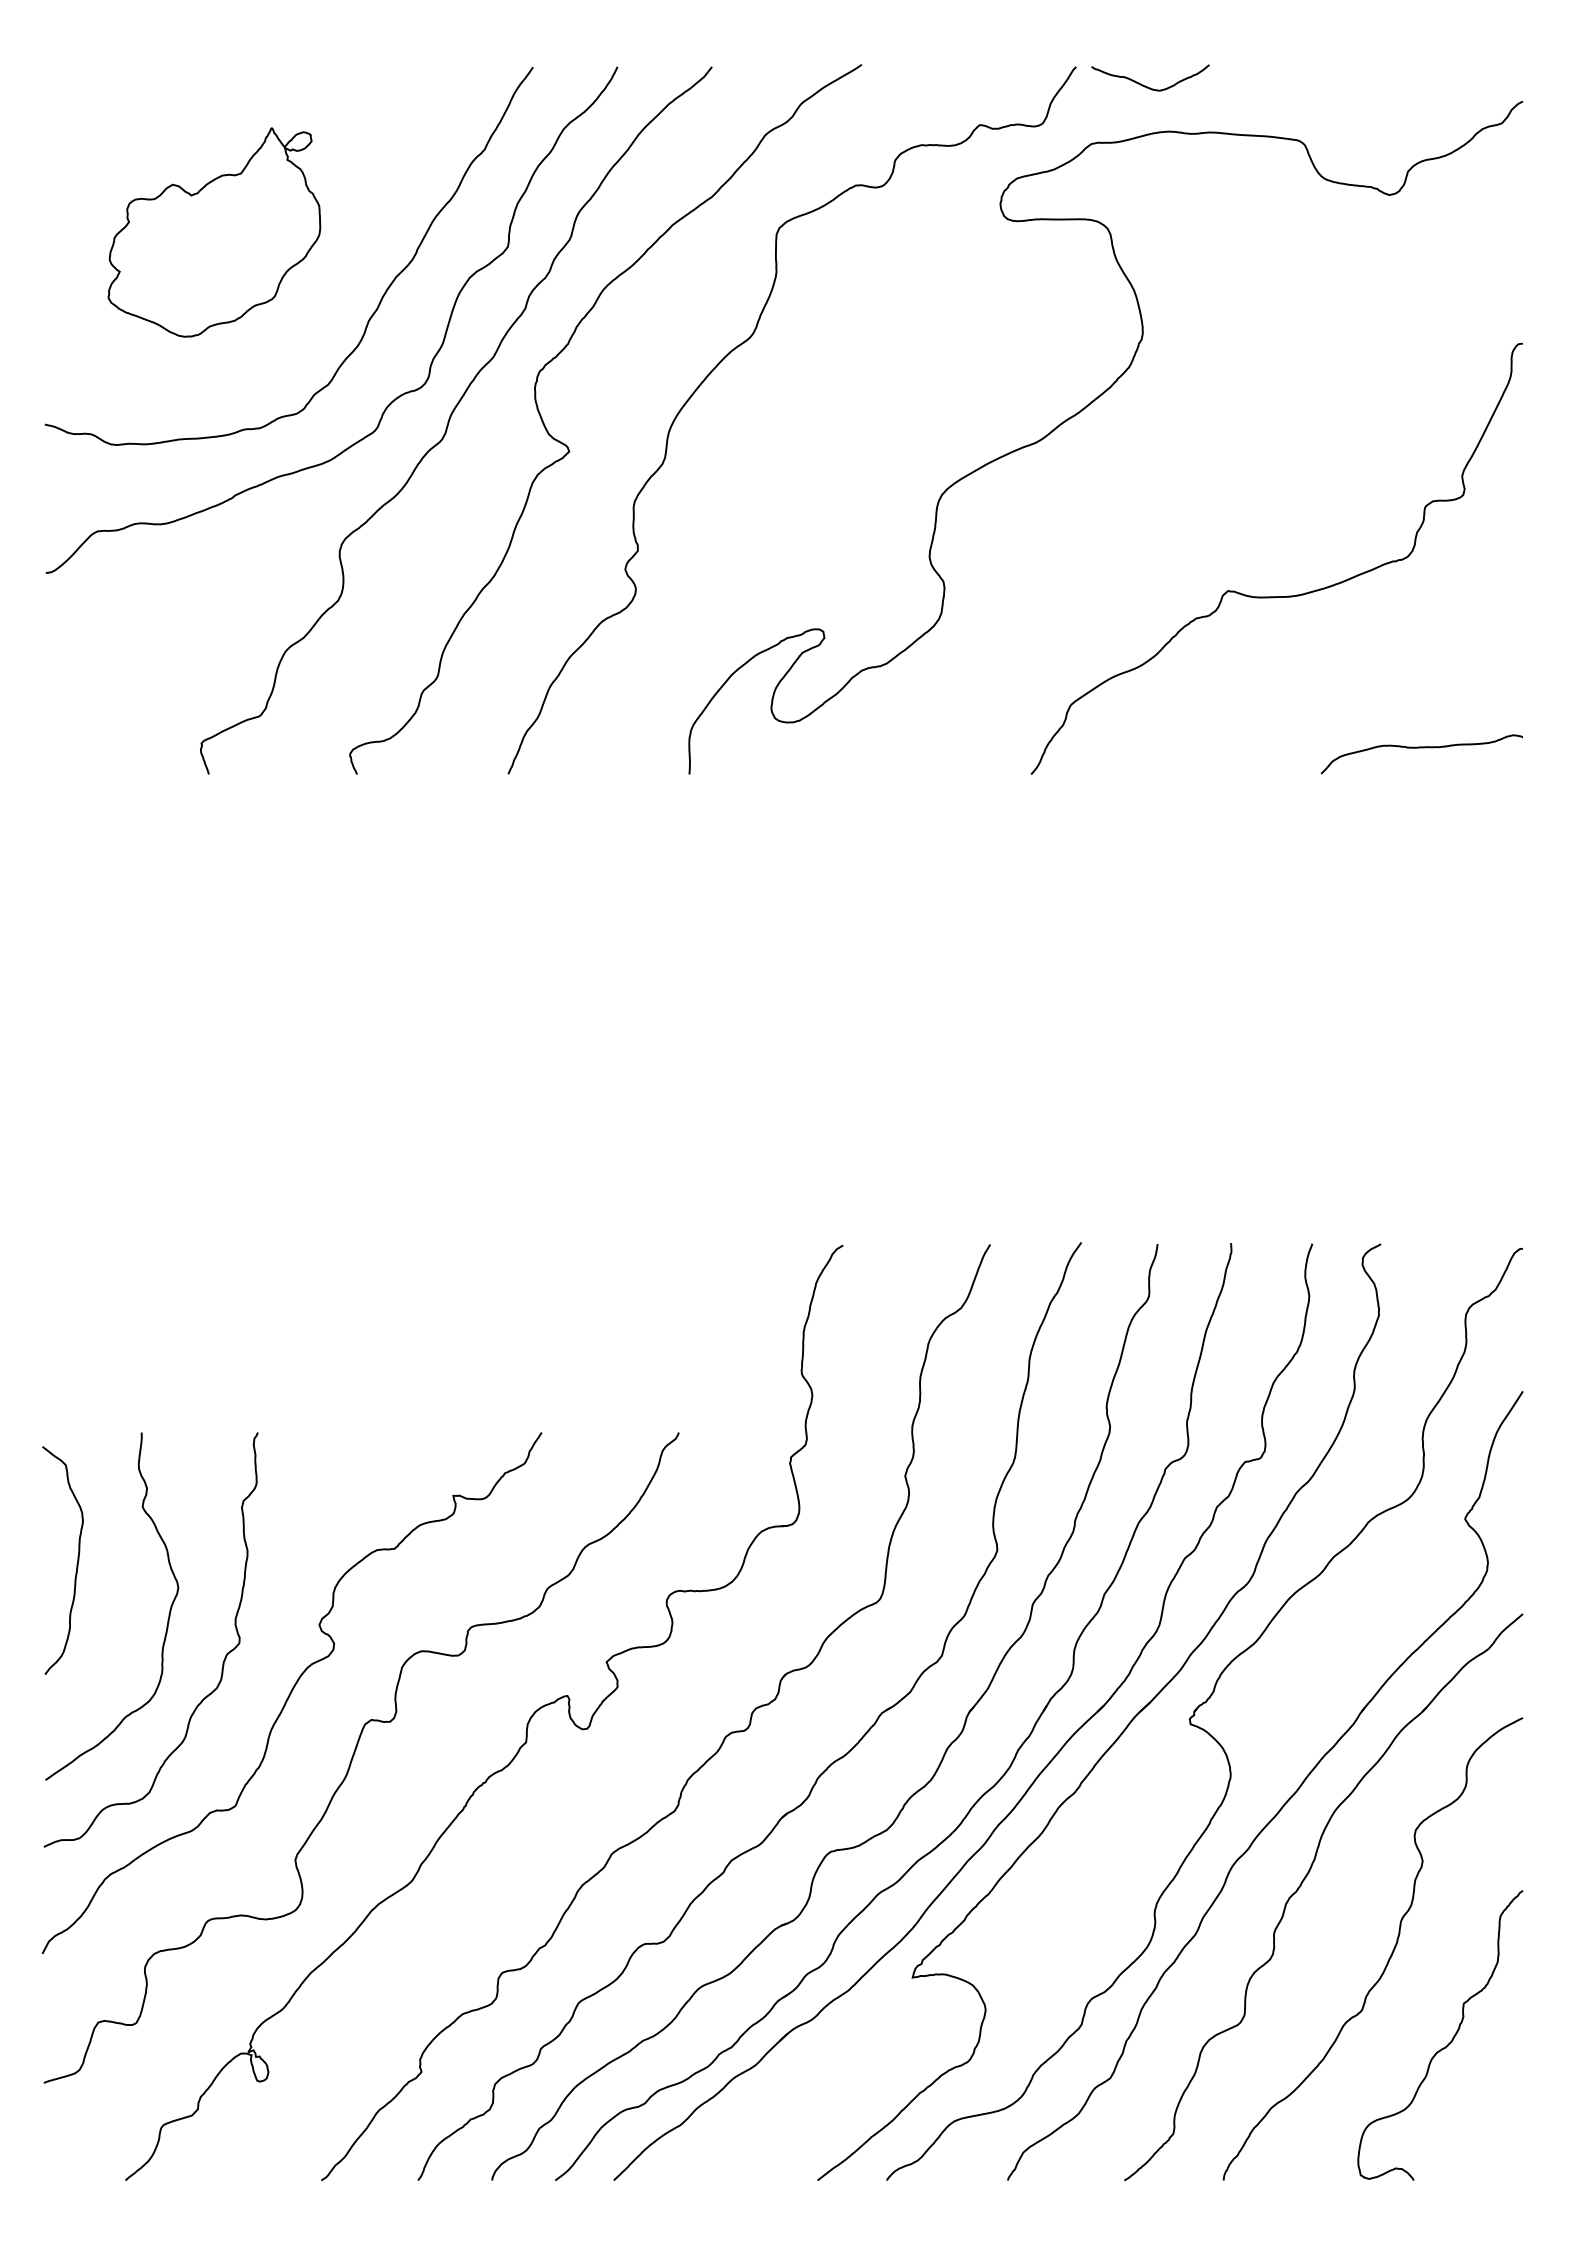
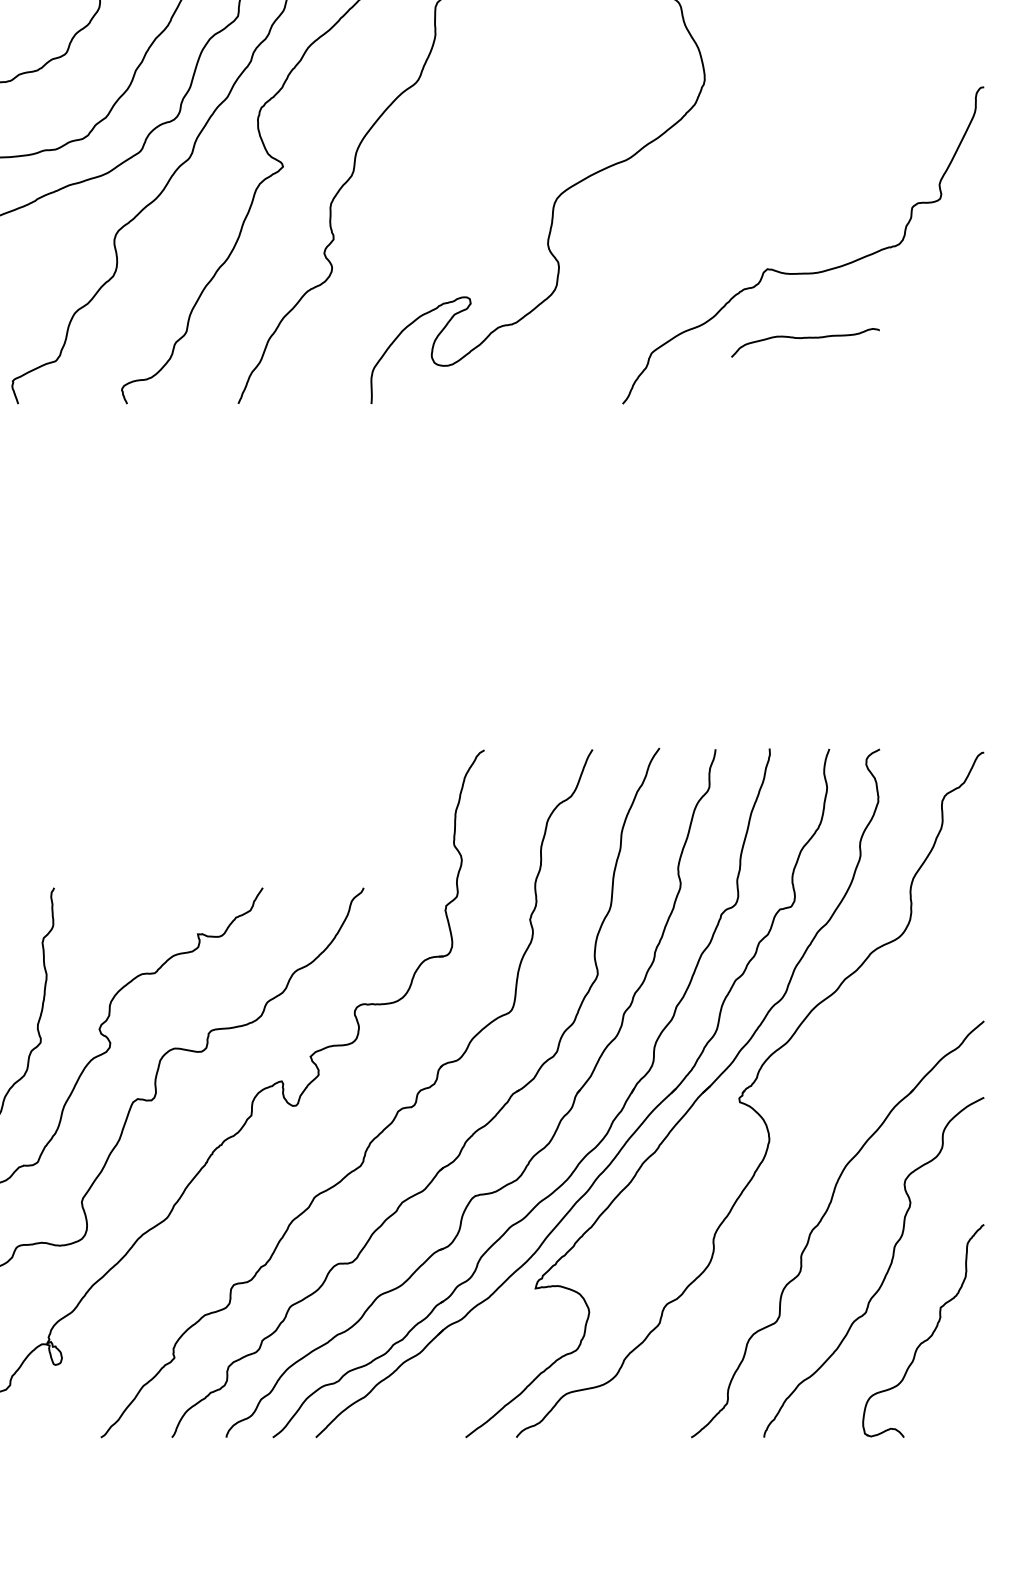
curve: (1421, 748) -> (805, 338), moved
part: (1287, 1799) -> (811, 1157), removed

